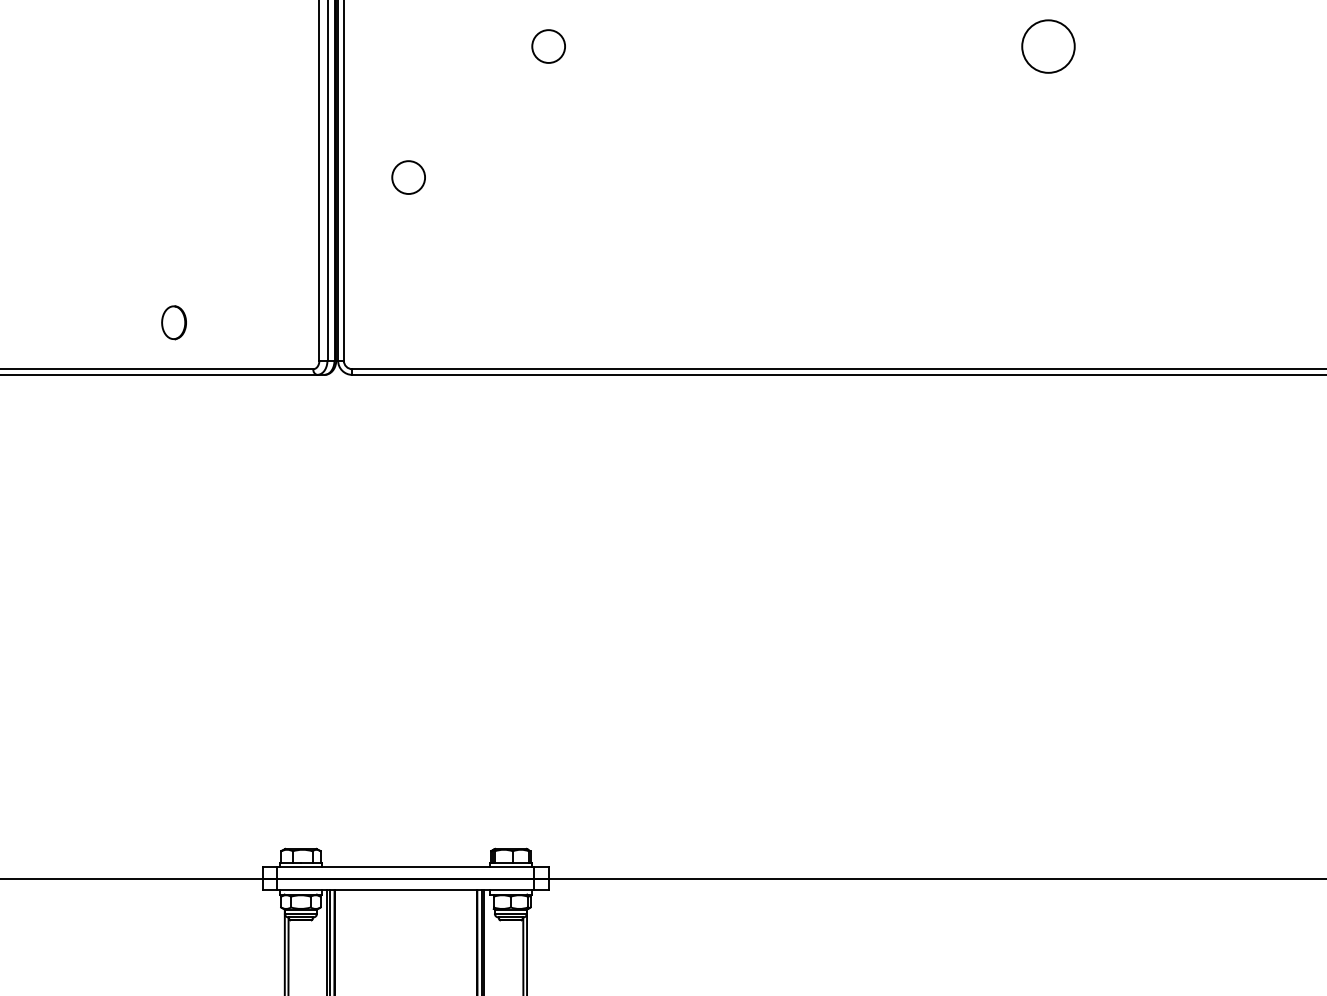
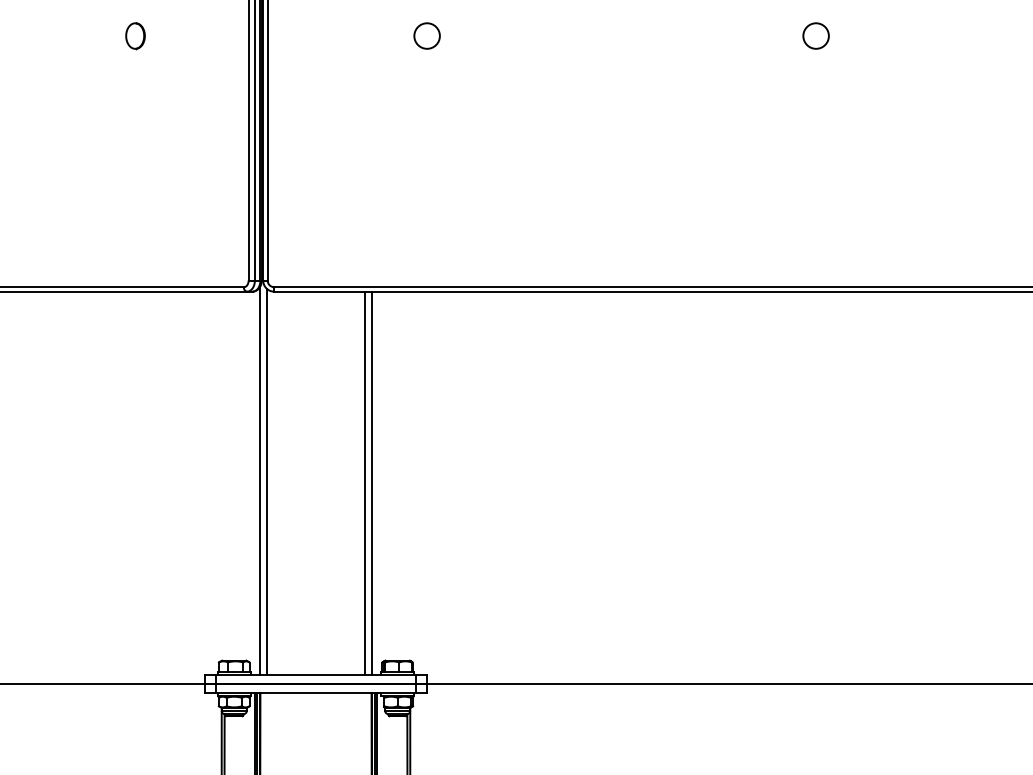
circle: (1047, 45) -> (815, 35), size x0.62
circle: (407, 176) -> (317, 137), removed
part: (174, 323) -> (135, 36), moved
line: (334, 617) -> (260, 480), added
line: (342, 618) -> (266, 481), added
line: (469, 621) -> (365, 483), added
line: (477, 621) -> (371, 483), added

